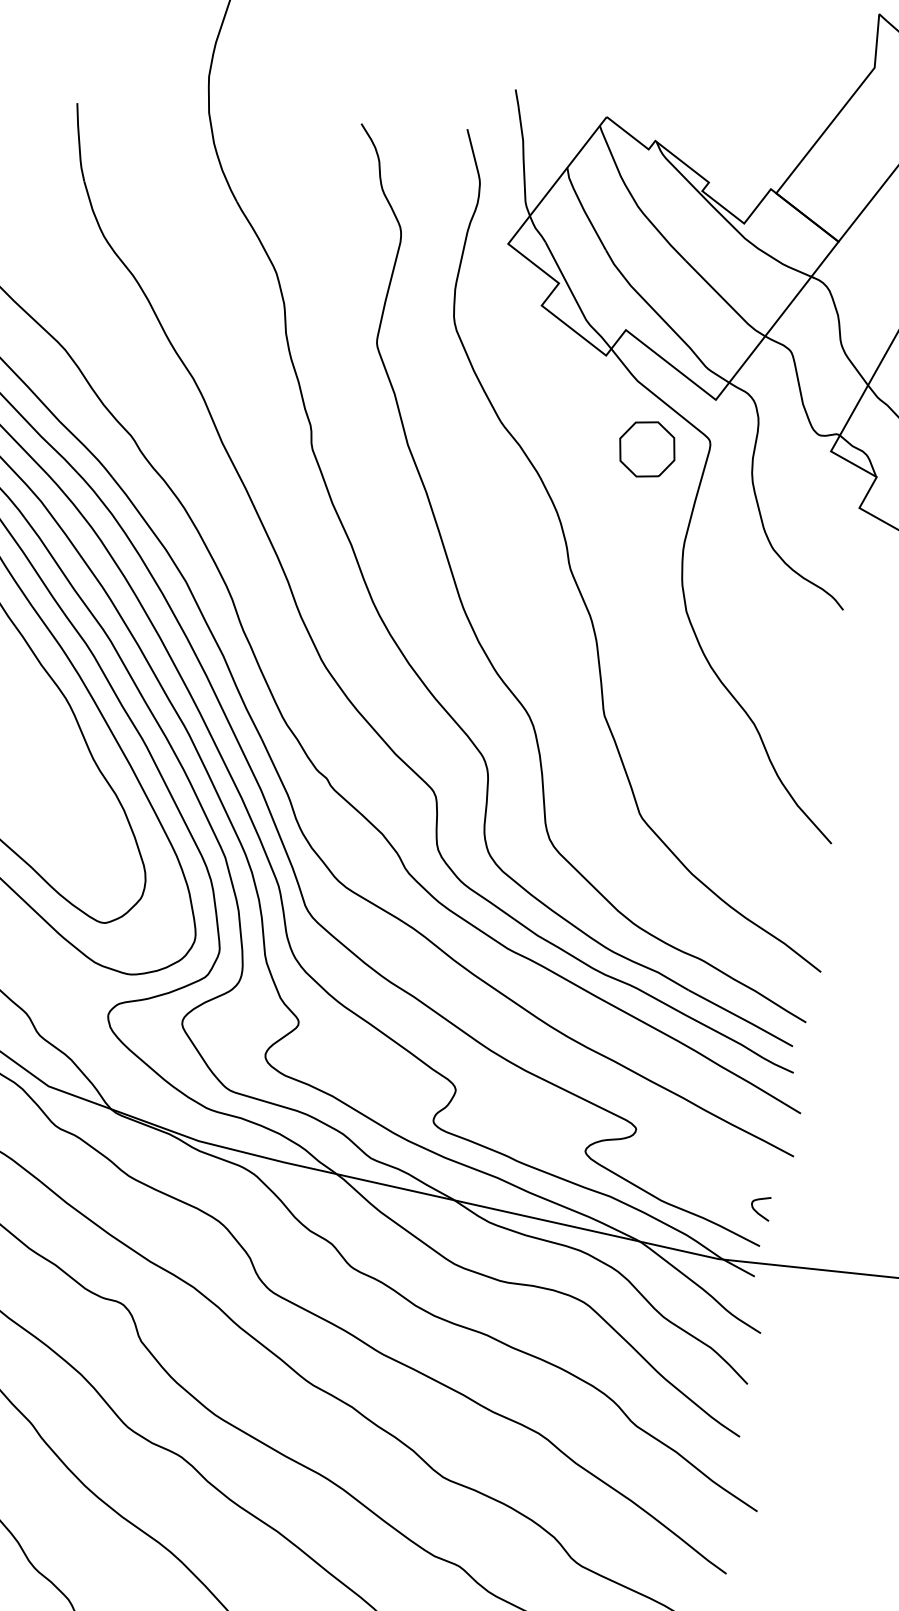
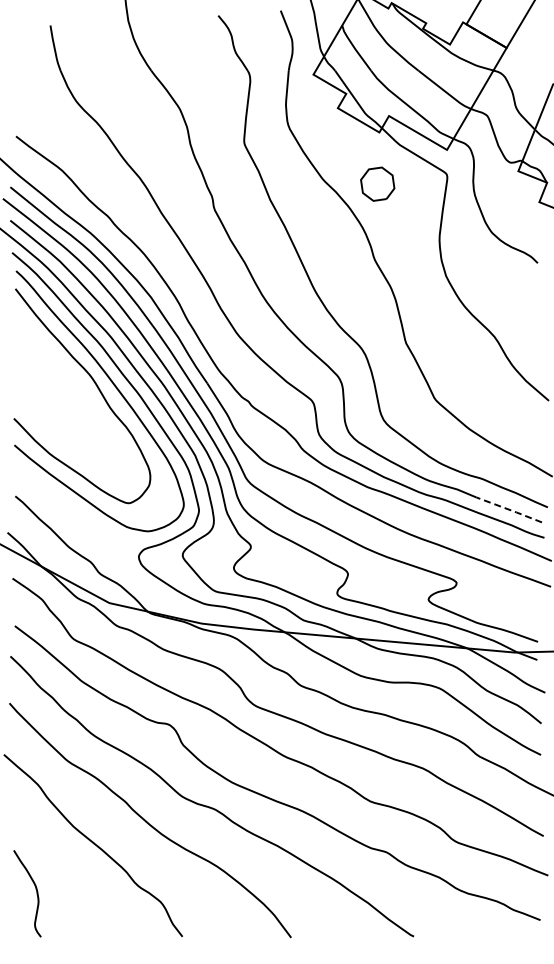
part: (647, 448) -> (377, 183), moved
line: (741, 1017) -> (509, 509), solid -> dashed
curve: (757, 1209) -> (533, 620), removed

